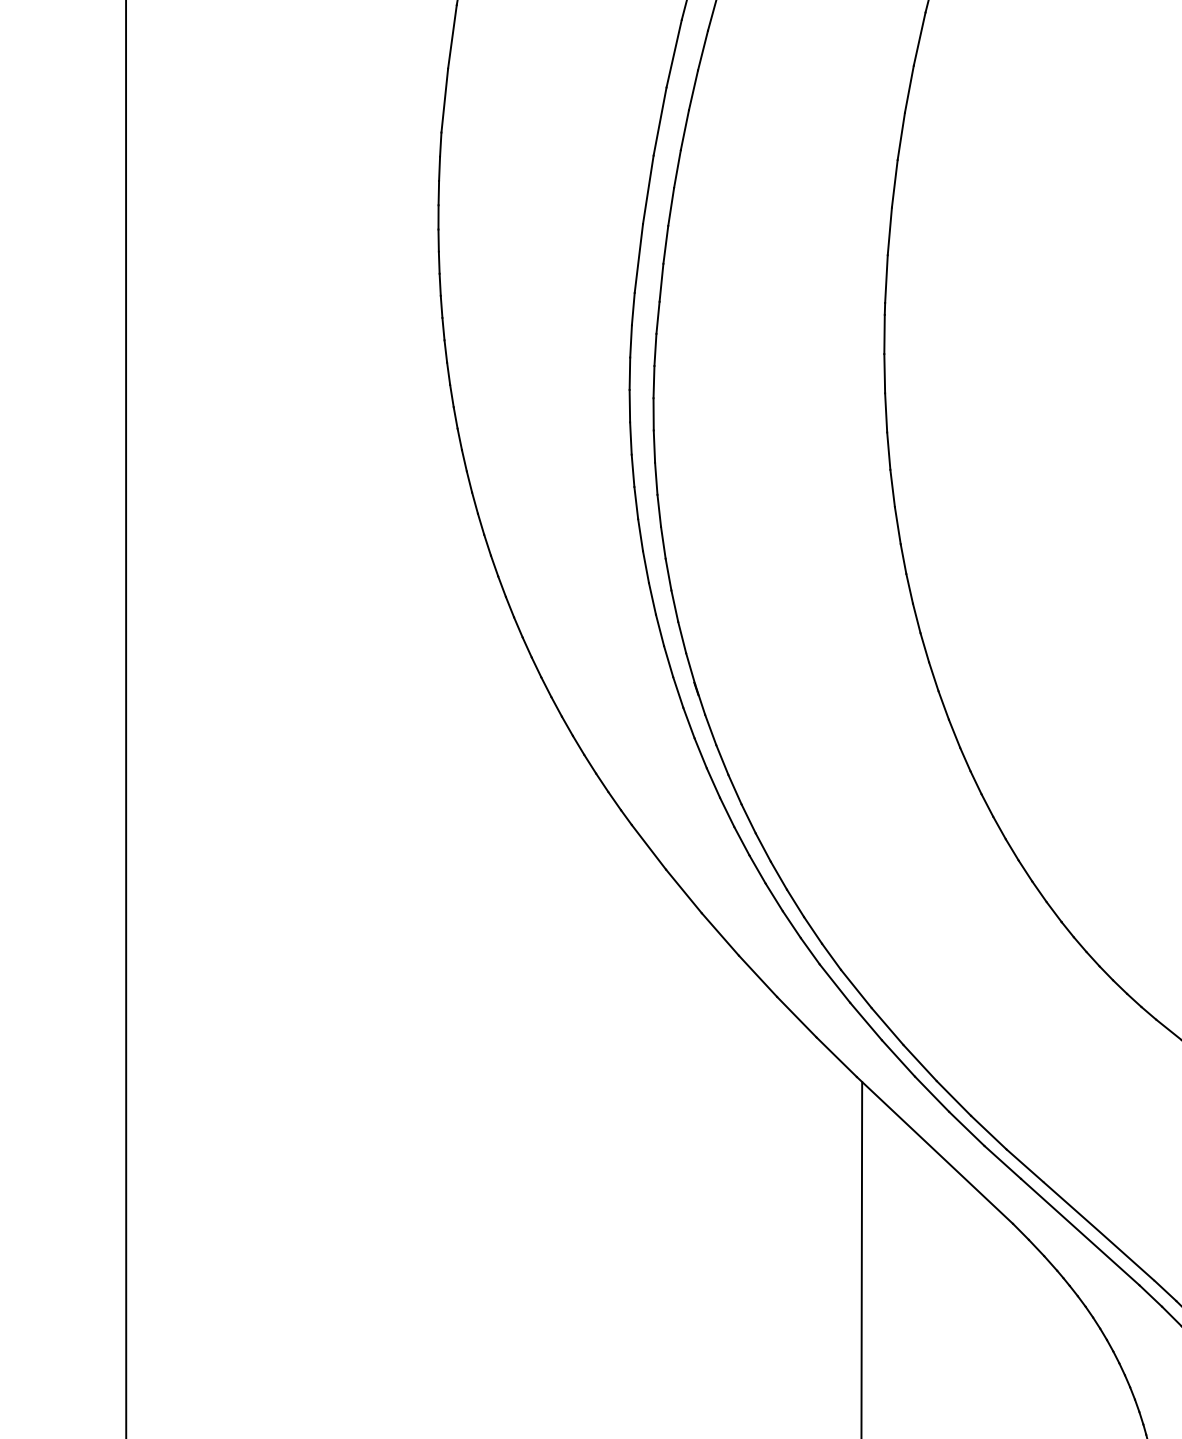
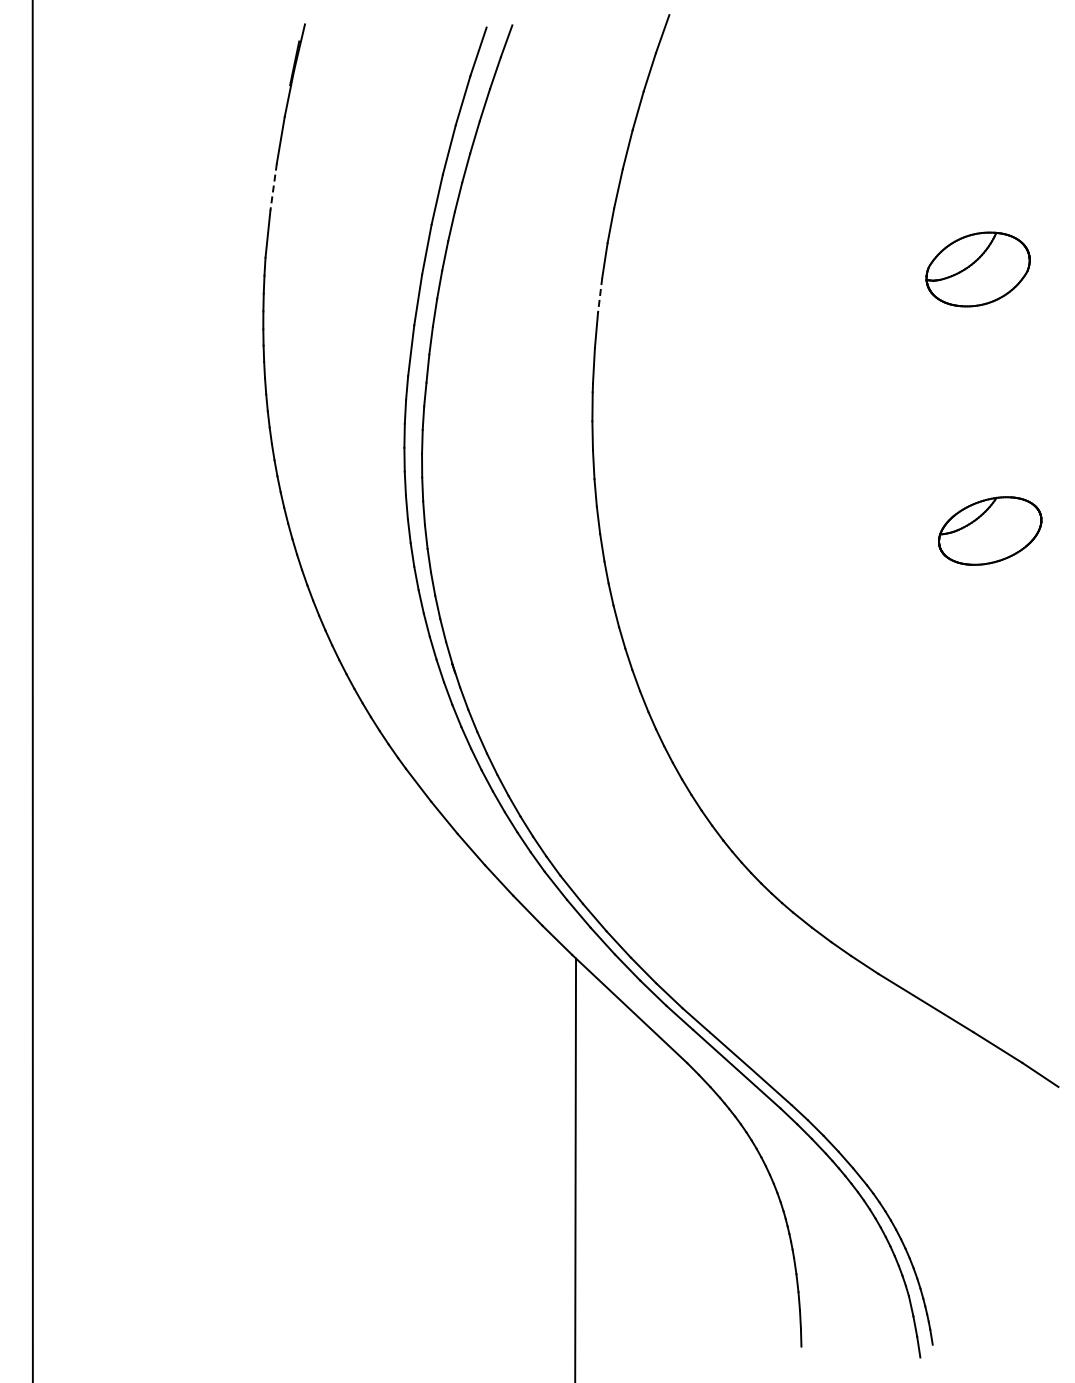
line: (452, 37) -> (273, 187), solid -> dashed
line: (895, 183) -> (600, 295), solid -> dashed

